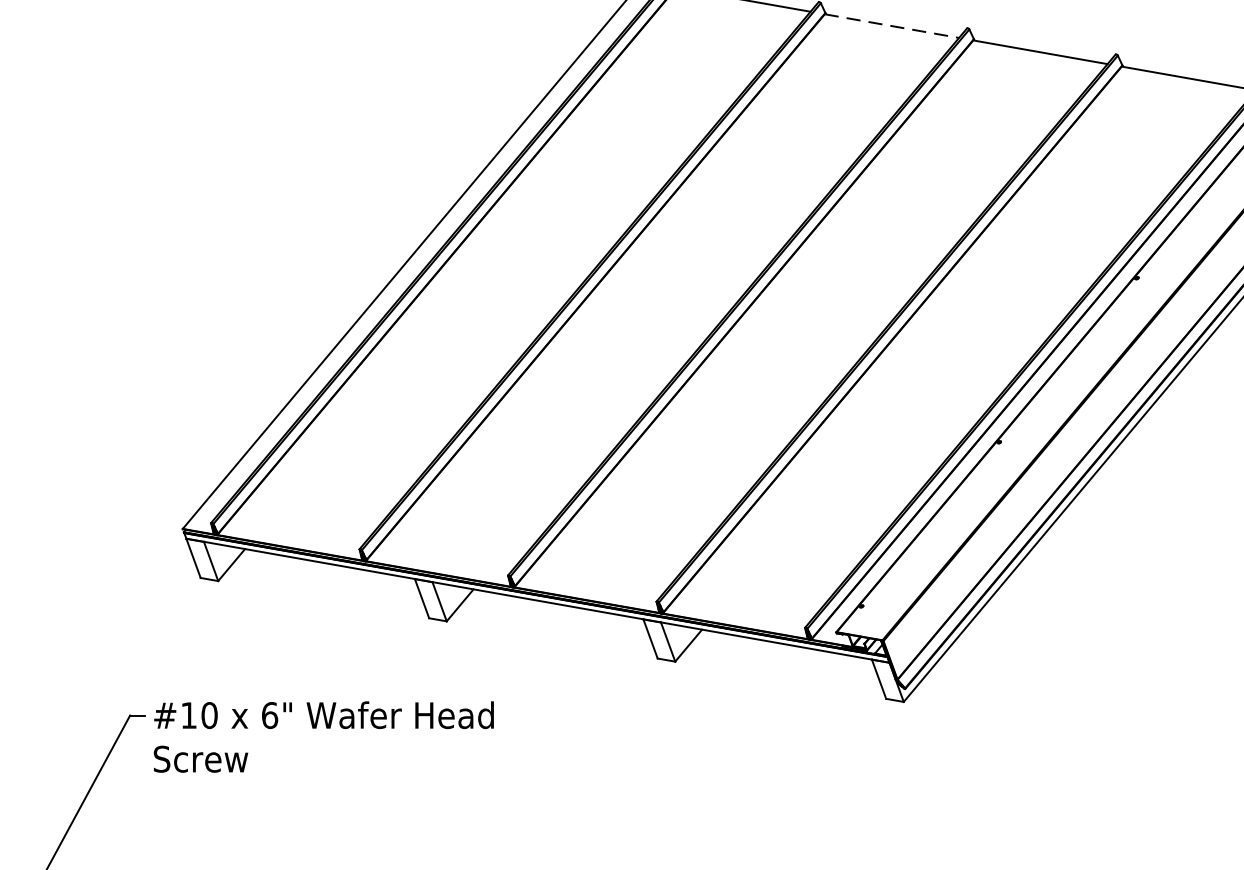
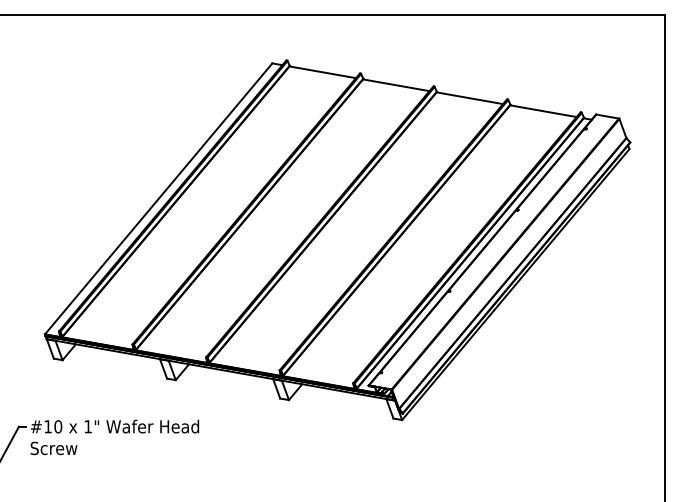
line: (892, 26) -> (396, 85), dashed -> solid
text: (270, 714) -> (88, 426), 6" -> 1"

